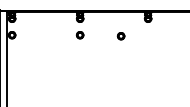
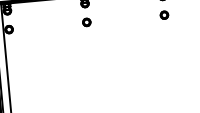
part: (120, 36) -> (163, 15), moved

